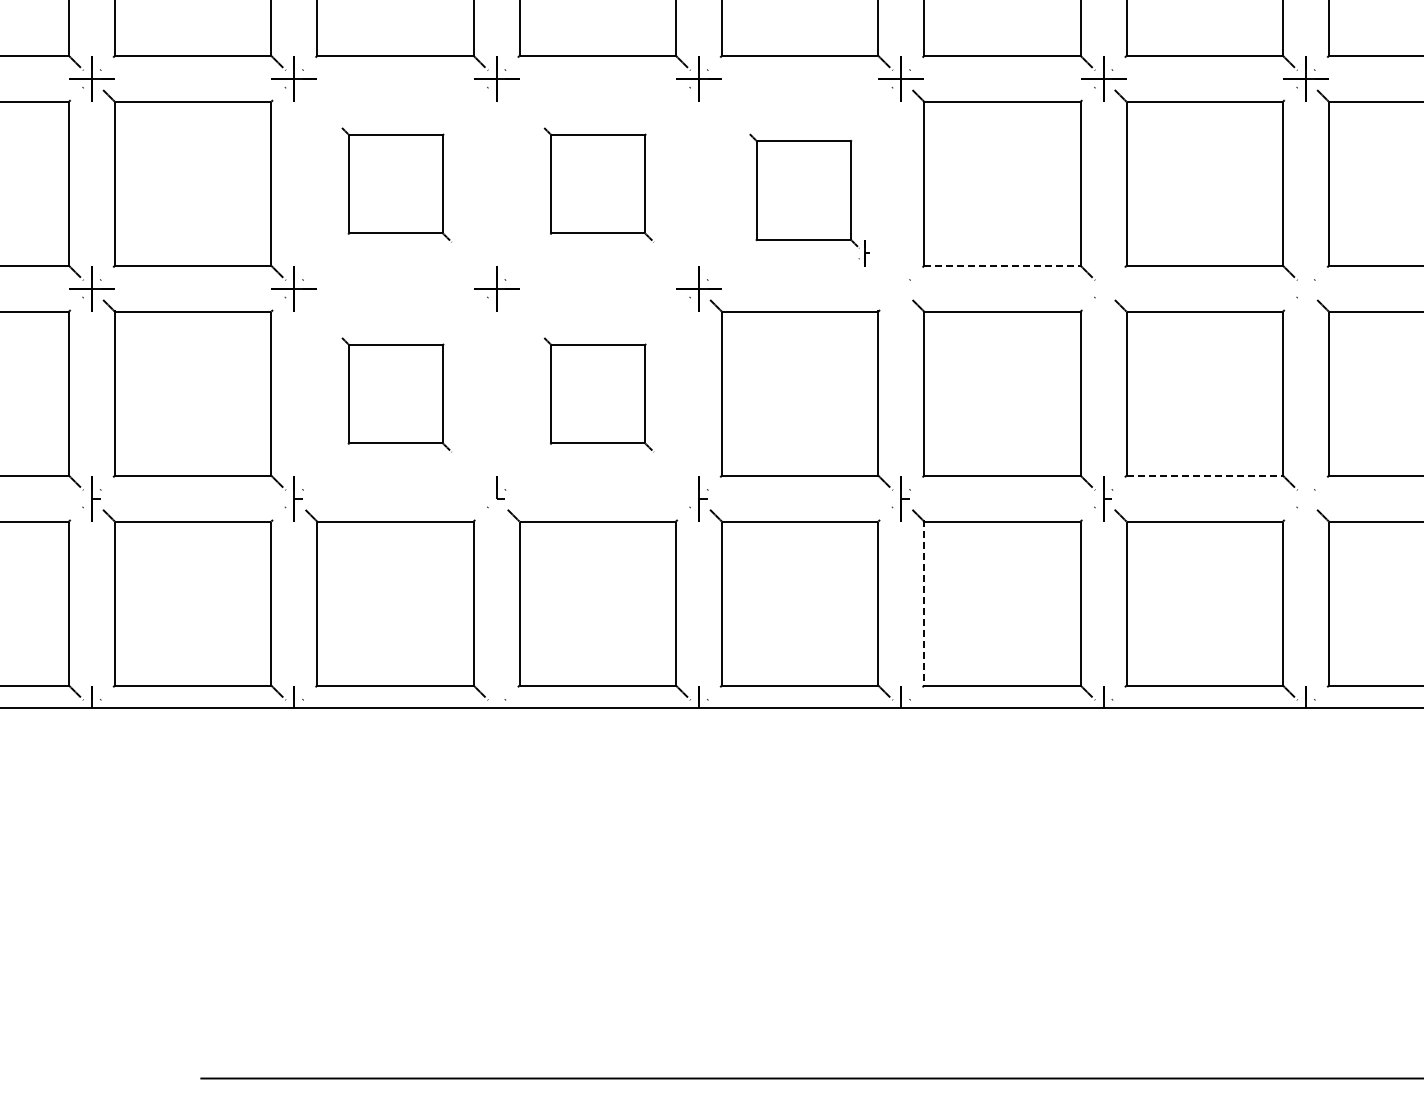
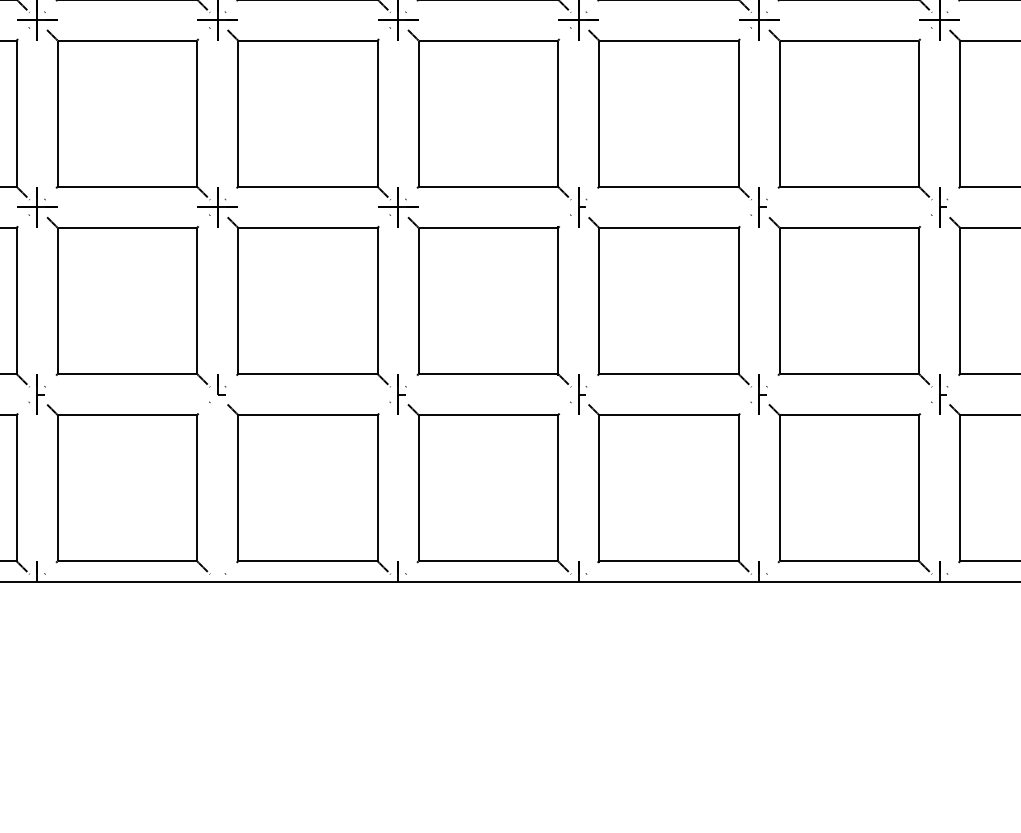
part: (396, 184) -> (128, 114), size x1.67
part: (598, 184) -> (308, 114), size x1.67
part: (809, 200) -> (496, 128), size x1.67
line: (1002, 265) -> (668, 186), dashed -> solid
part: (1108, 288) -> (763, 207), added
part: (1309, 288) -> (942, 207), added
part: (396, 394) -> (128, 301), size x1.67
part: (598, 394) -> (308, 301), size x1.67
line: (1205, 475) -> (849, 373), dashed -> solid
part: (1309, 498) -> (942, 394), added
line: (924, 603) -> (599, 488), dashed -> solid

